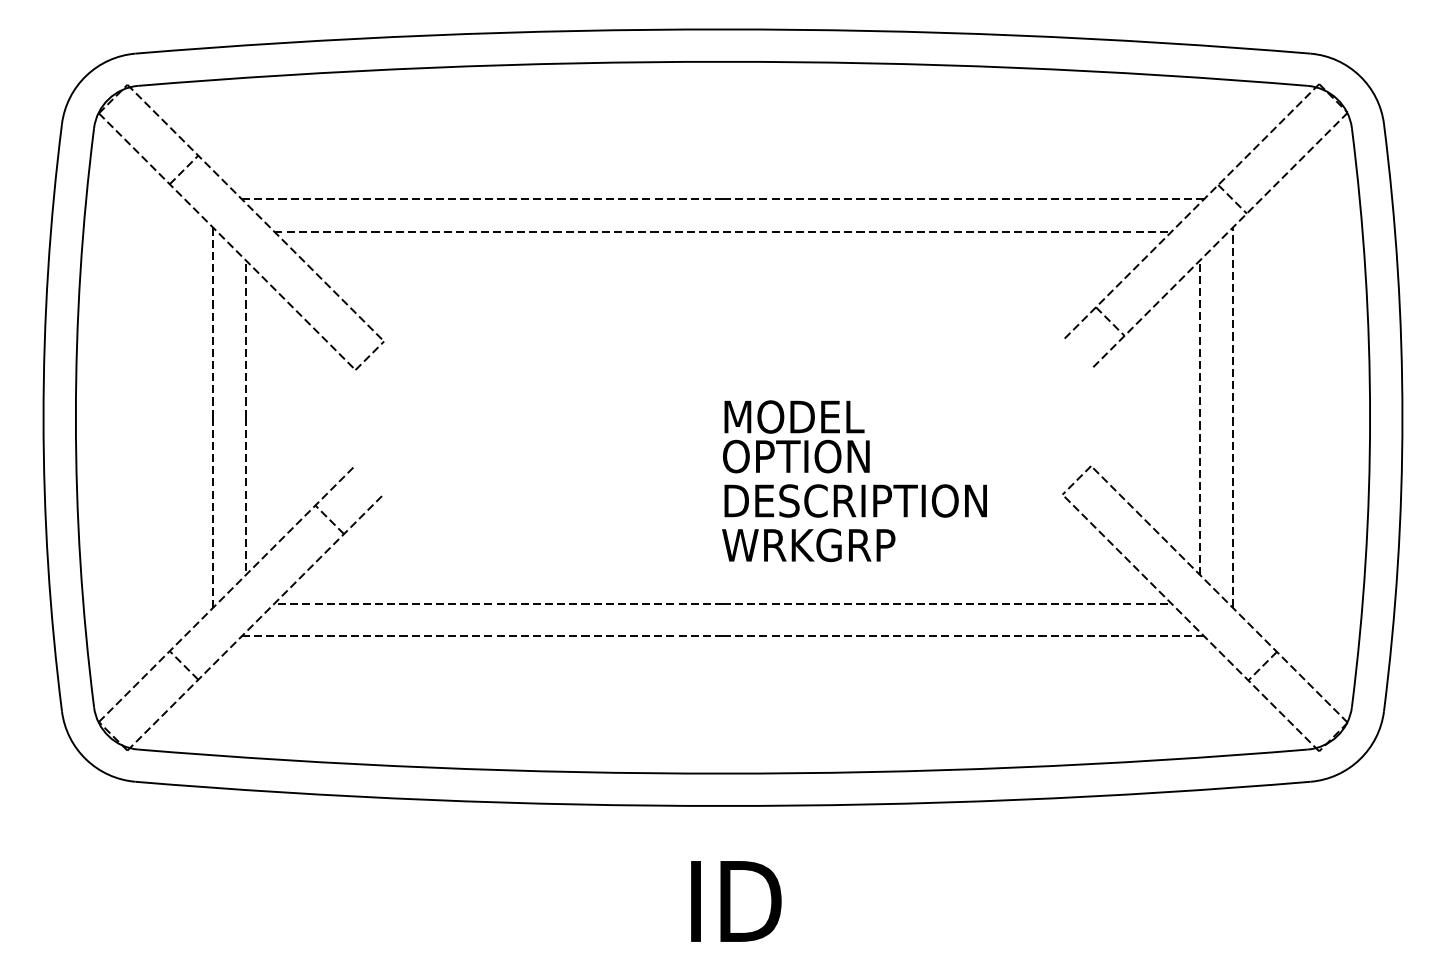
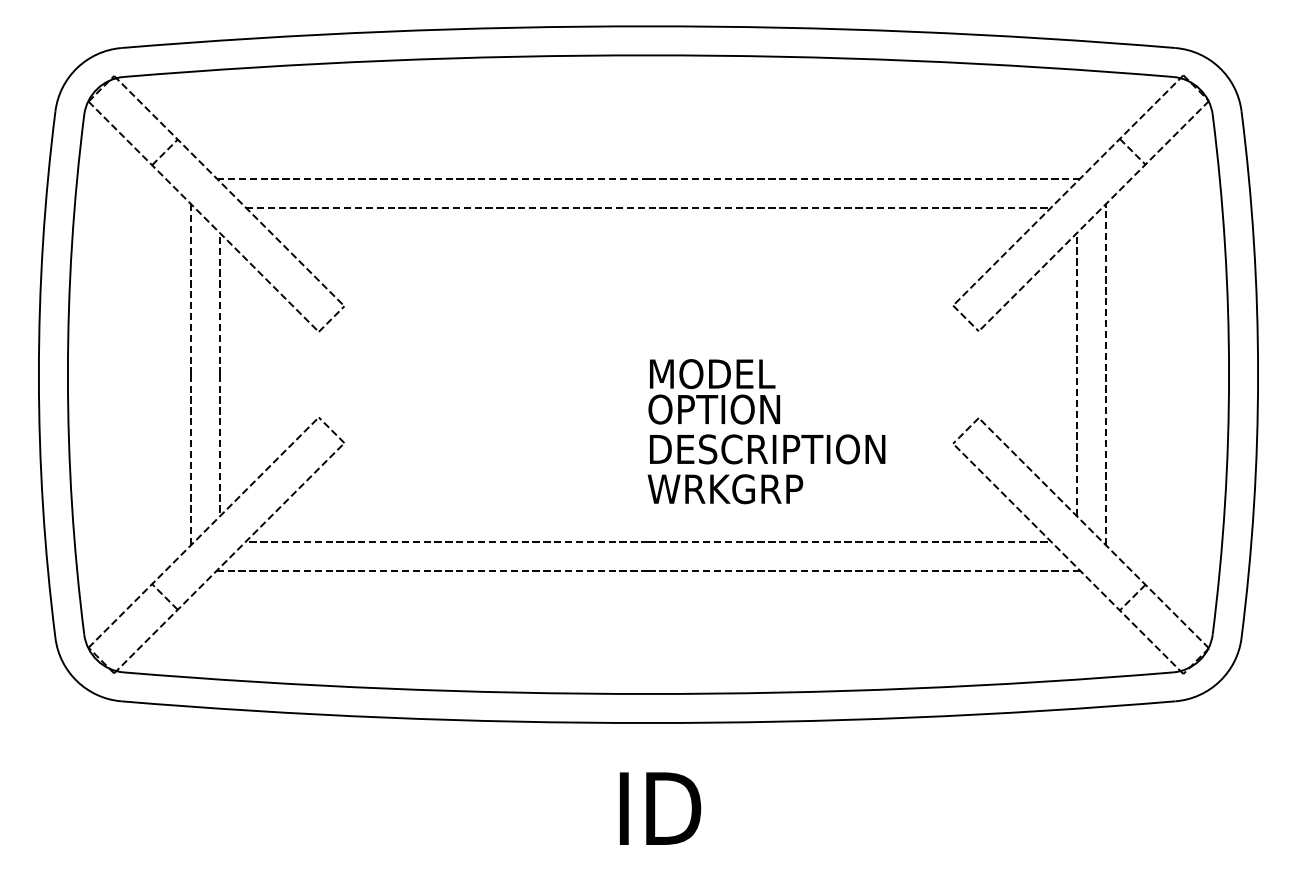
line: (1232, 199) -> (1132, 151), moved
line: (1109, 321) -> (965, 318), moved
line: (329, 520) -> (331, 430), moved

